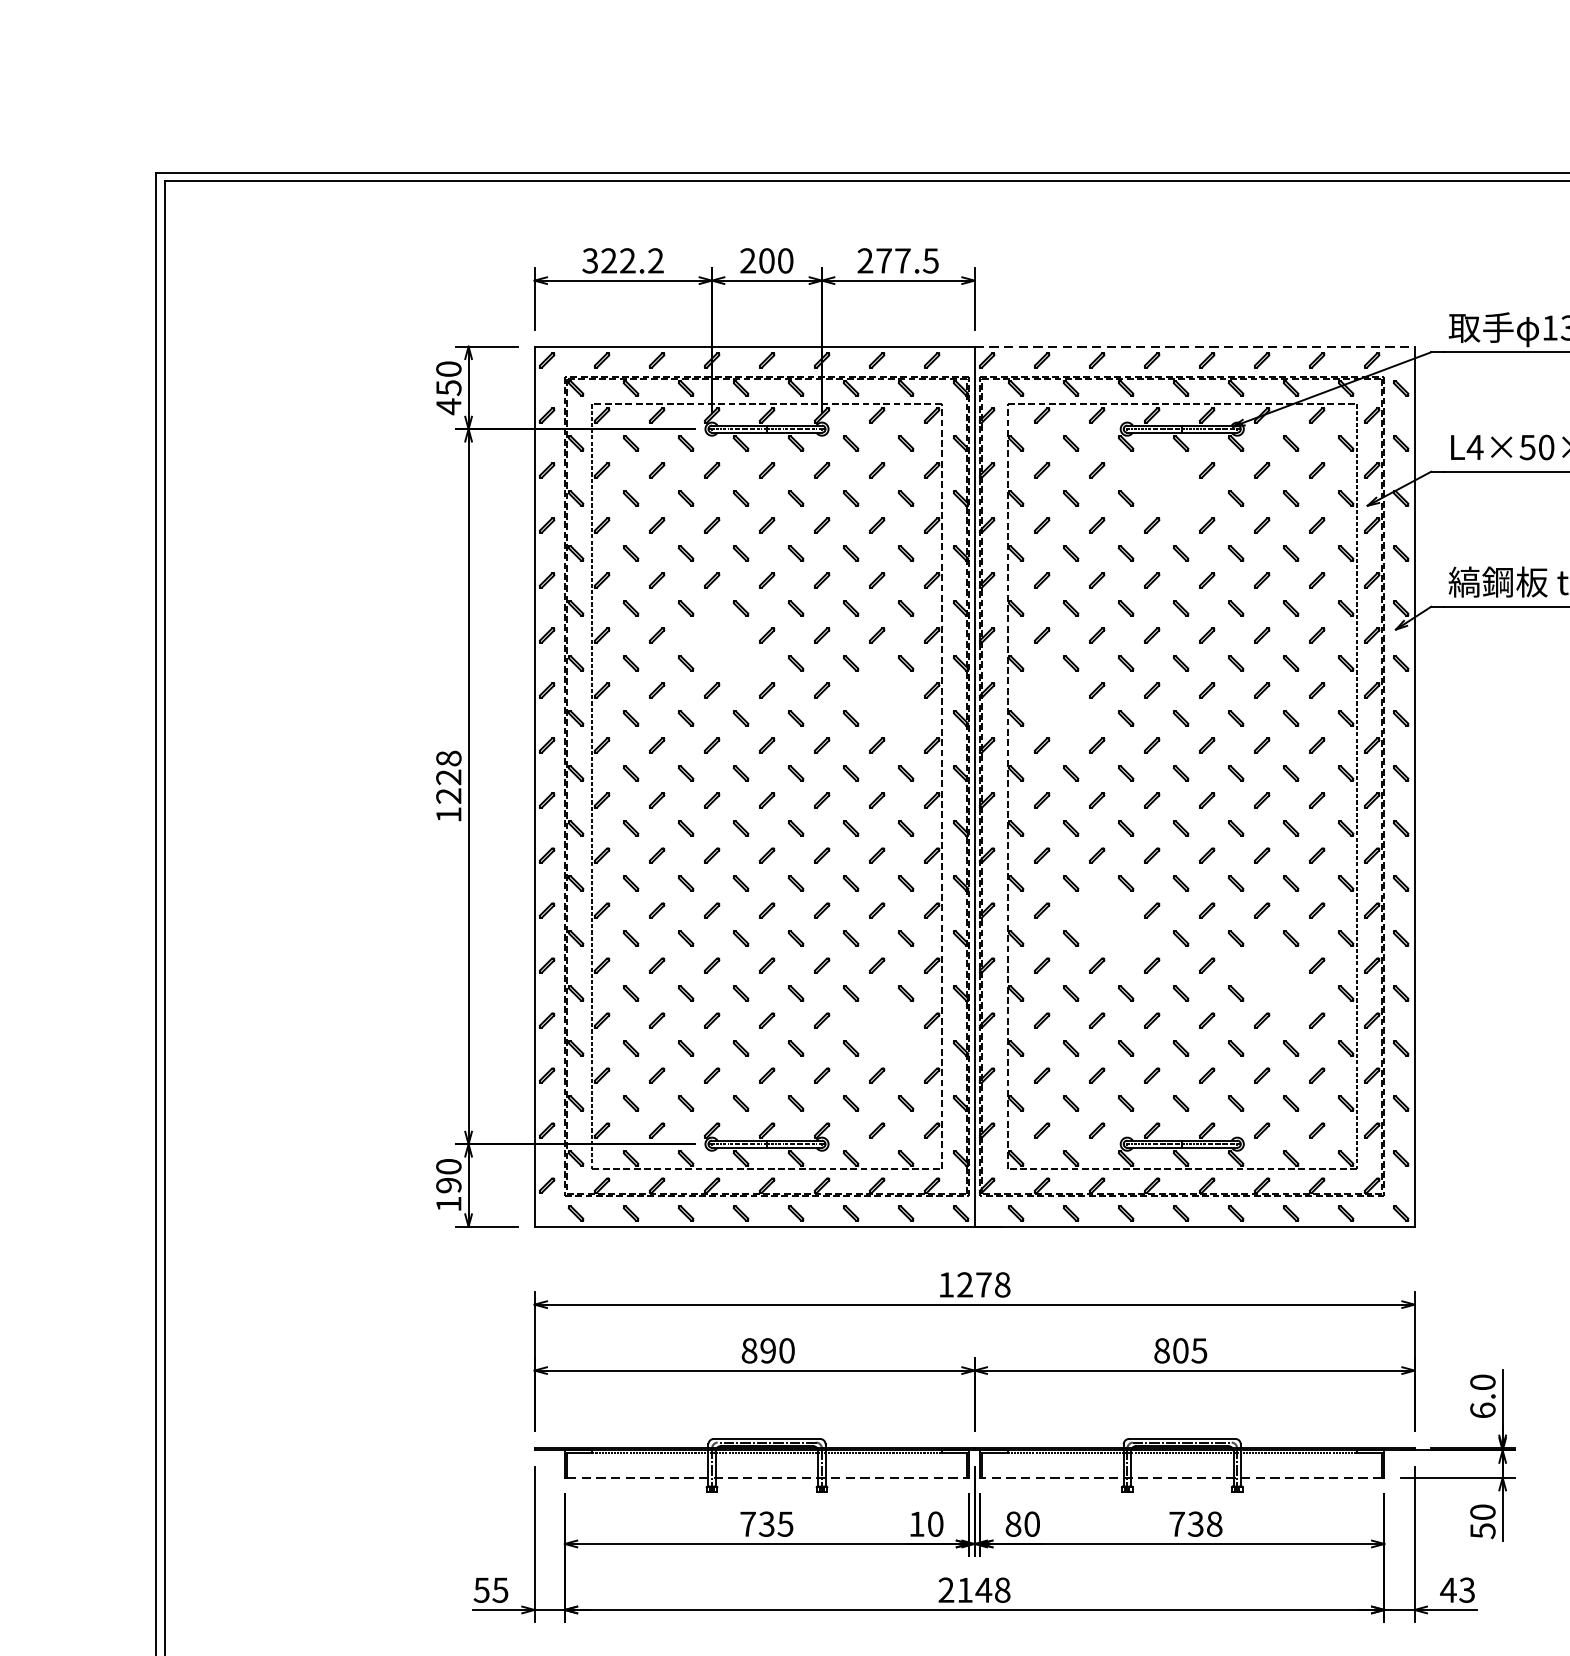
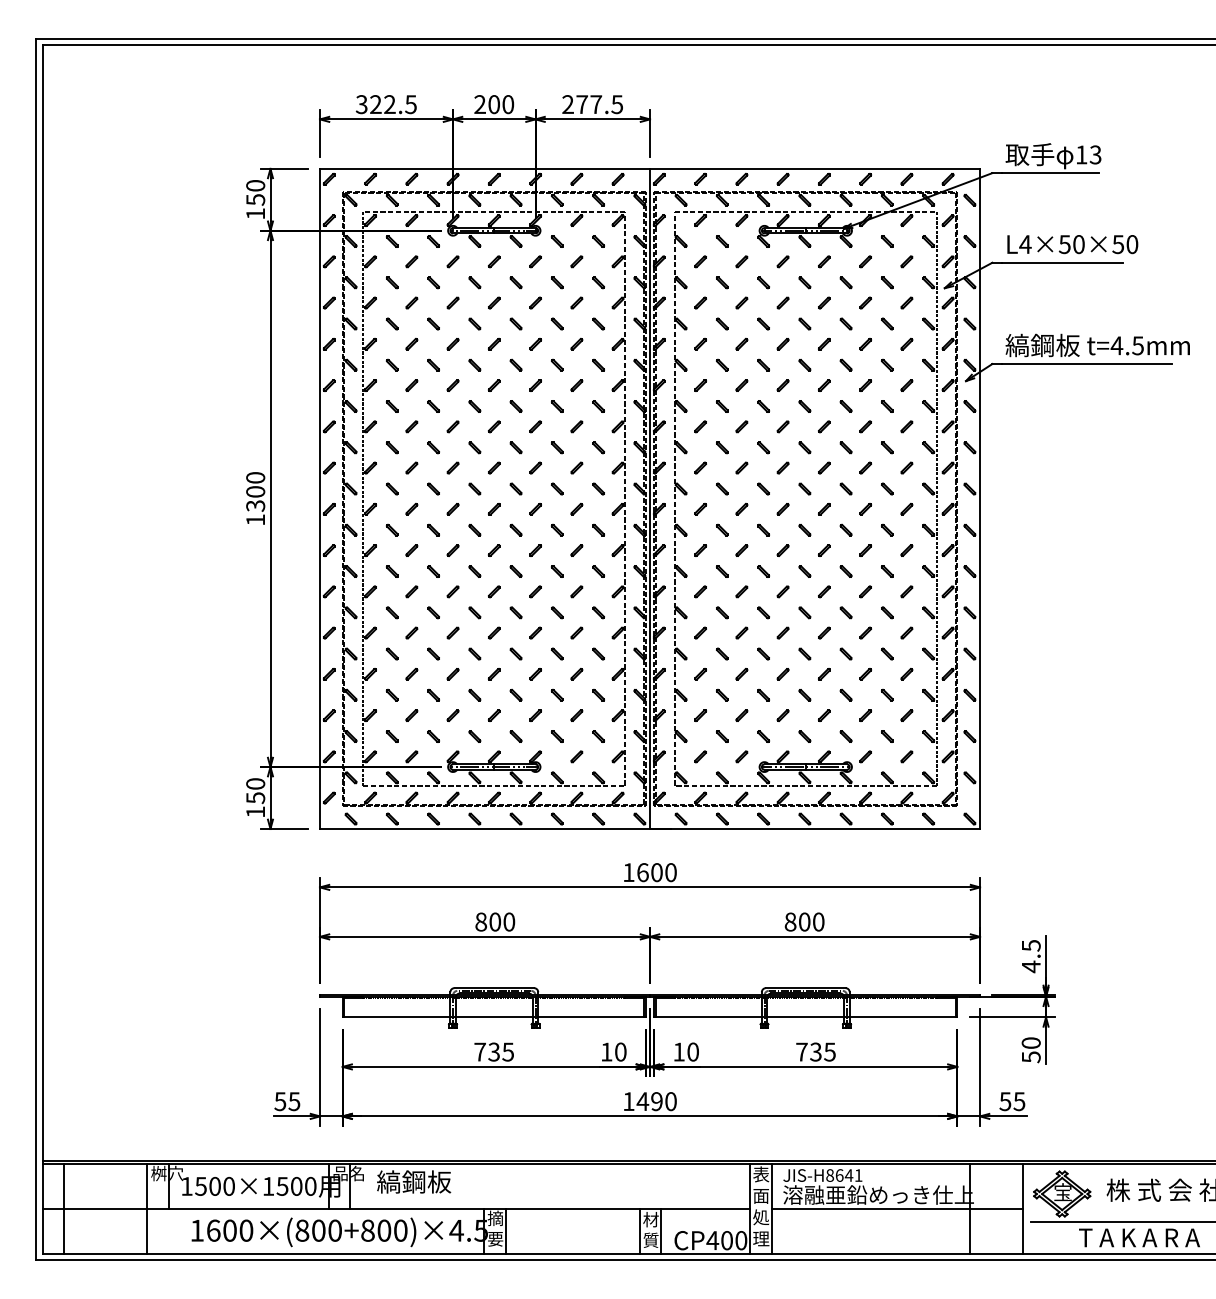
text: (655, 260) -> (410, 104), 322.2 -> 322.5
line: (1195, 346) -> (815, 168), dashed -> solid
text: (448, 406) -> (255, 213), 450 -> 150
part: (1172, 491) -> (798, 277), added
part: (733, 655) -> (469, 400), added
part: (1063, 710) -> (716, 441), added
part: (897, 711) -> (592, 442), added
text: (448, 776) -> (255, 491), 1228 -> 1300
part: (1117, 931) -> (757, 607), added
part: (1283, 986) -> (881, 648), added
part: (897, 1040) -> (592, 689), added
text: (448, 1186) -> (255, 798), 190 -> 150
text: (983, 1284) -> (656, 872), 1278 -> 1600
text: (768, 1350) -> (495, 921), 890 -> 800
text: (1199, 1350) -> (818, 921), 805 -> 800
text: (1481, 1396) -> (1030, 956), 6.0 -> 4.5
line: (767, 1478) -> (494, 1017), dashed -> solid
line: (1181, 1478) -> (805, 1017), dashed -> solid
text: (1012, 1523) -> (678, 1051), 80 -> 10
text: (1213, 1523) -> (829, 1051), 738 -> 735
text: (973, 1590) -> (649, 1101), 2148 -> 1490
text: (1457, 1590) -> (1012, 1101), 43 -> 55

